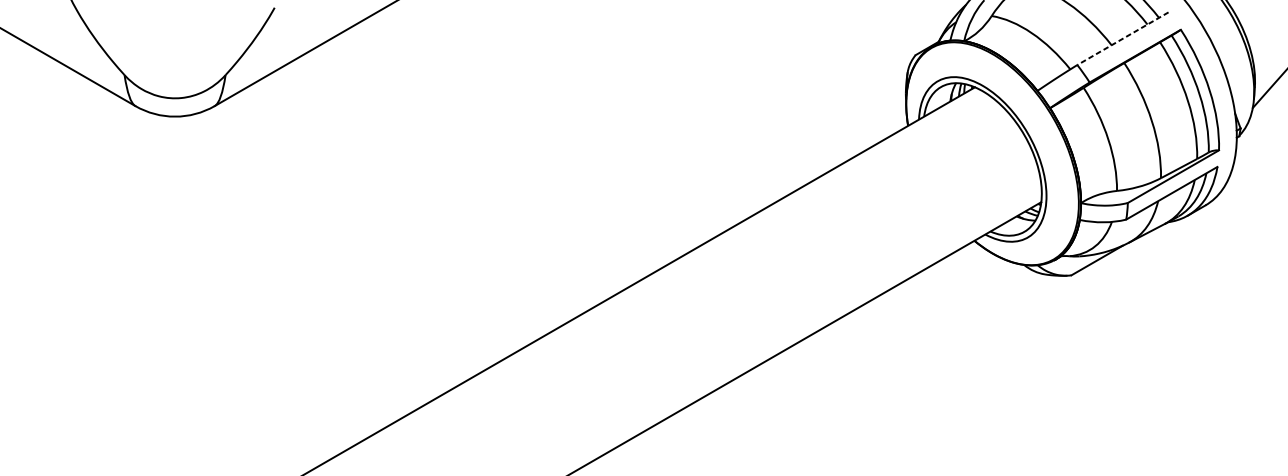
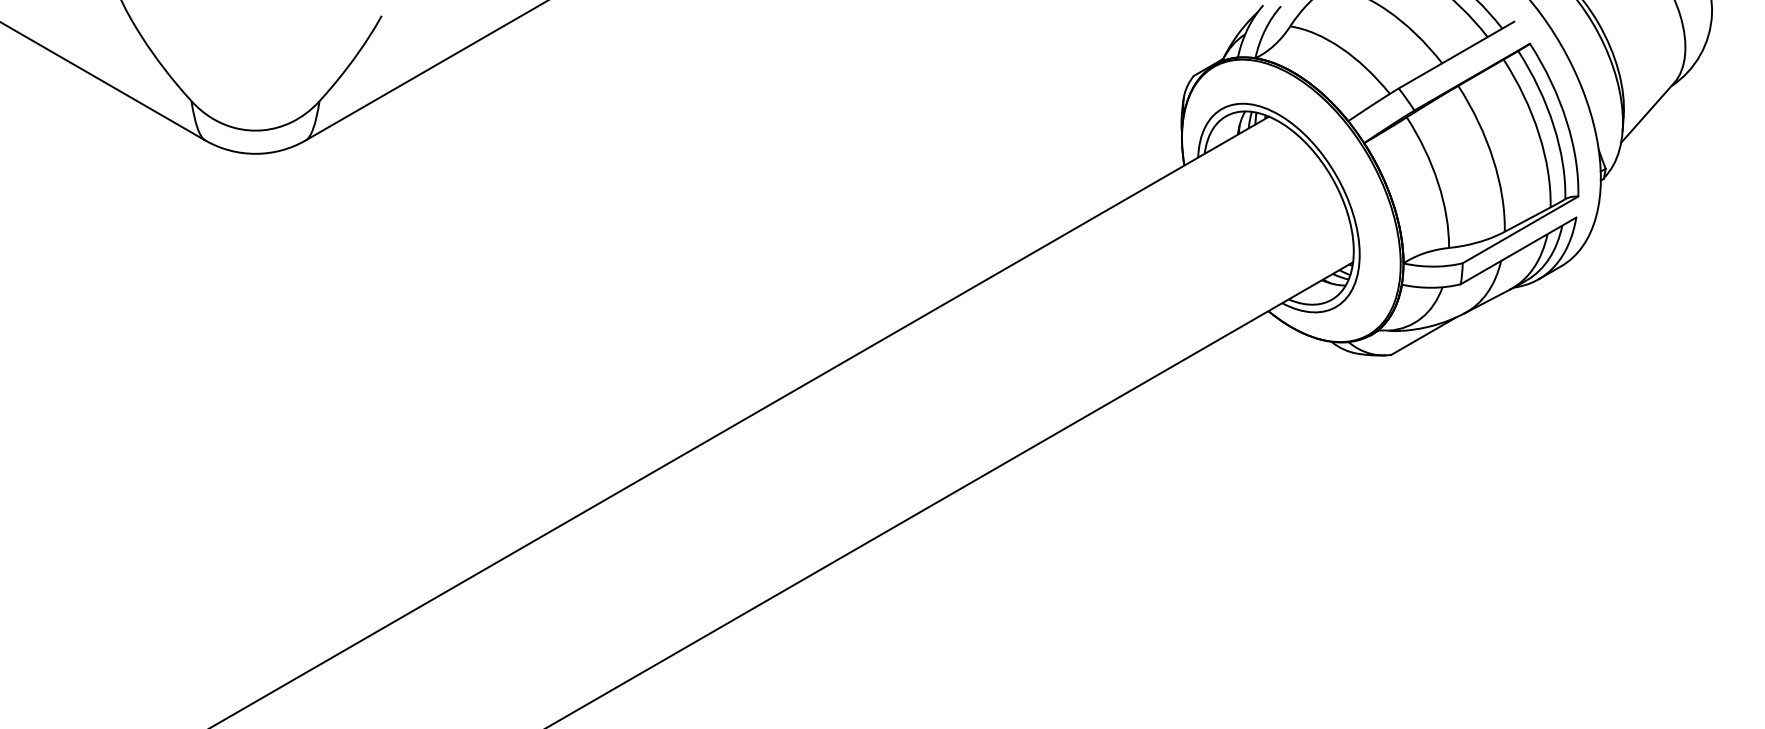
line: (1122, 39) -> (1456, 55), dashed -> solid

